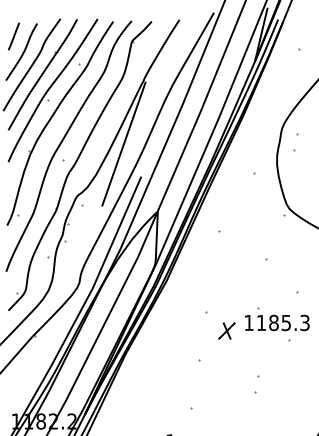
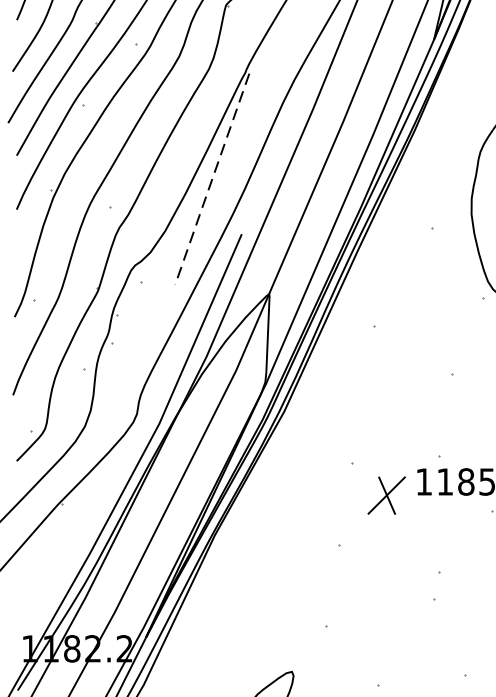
line: (123, 144) -> (211, 179), solid -> dashed
part: (226, 330) -> (385, 494), size x1.4

